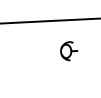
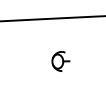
part: (69, 51) -> (61, 61), moved

